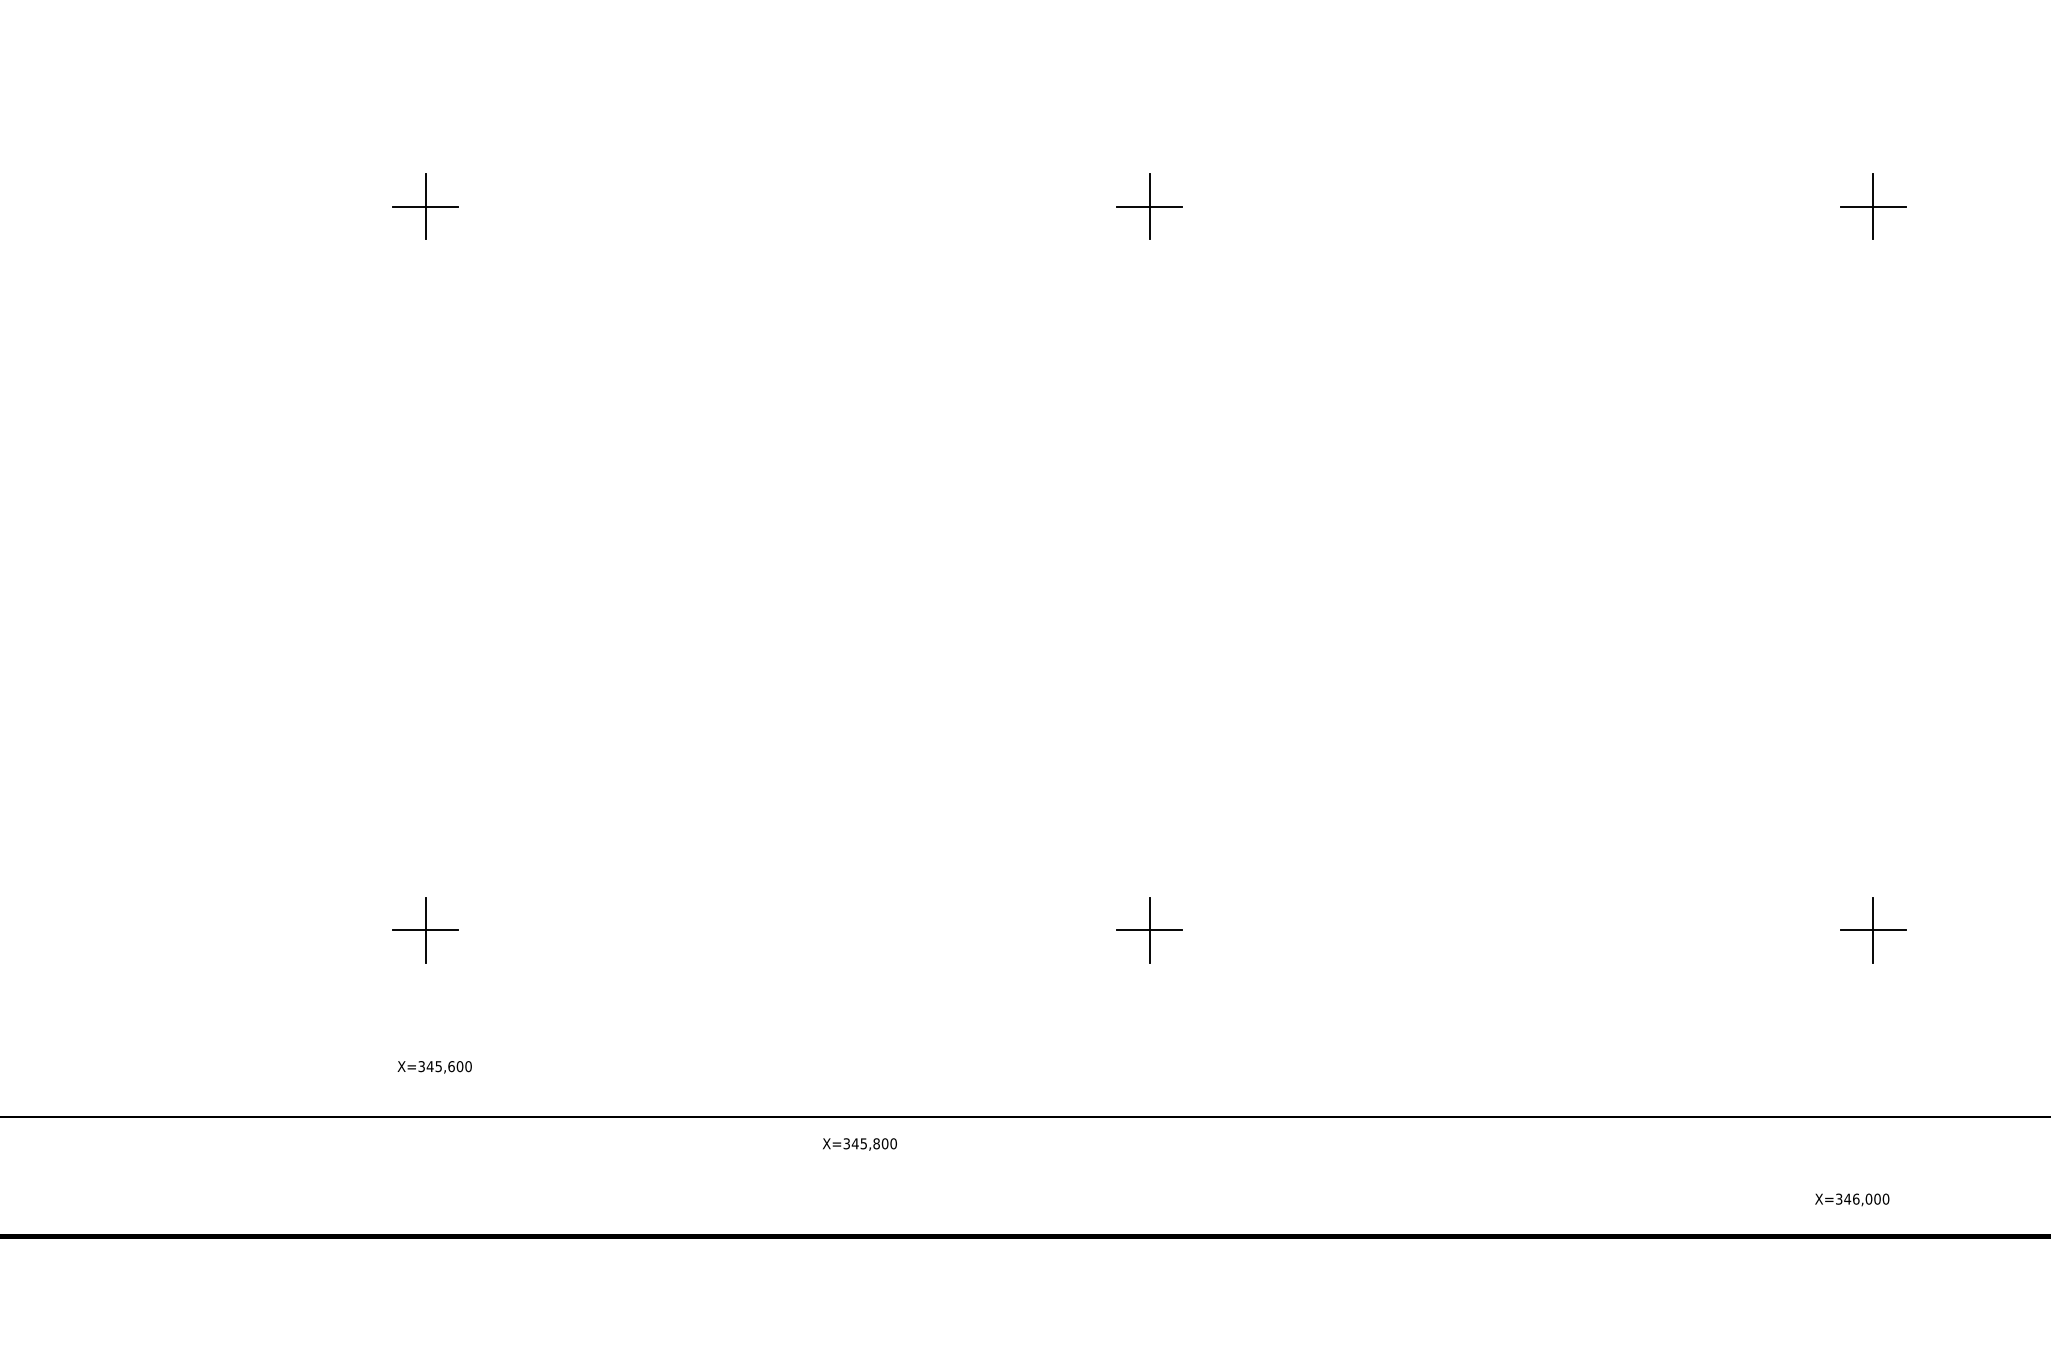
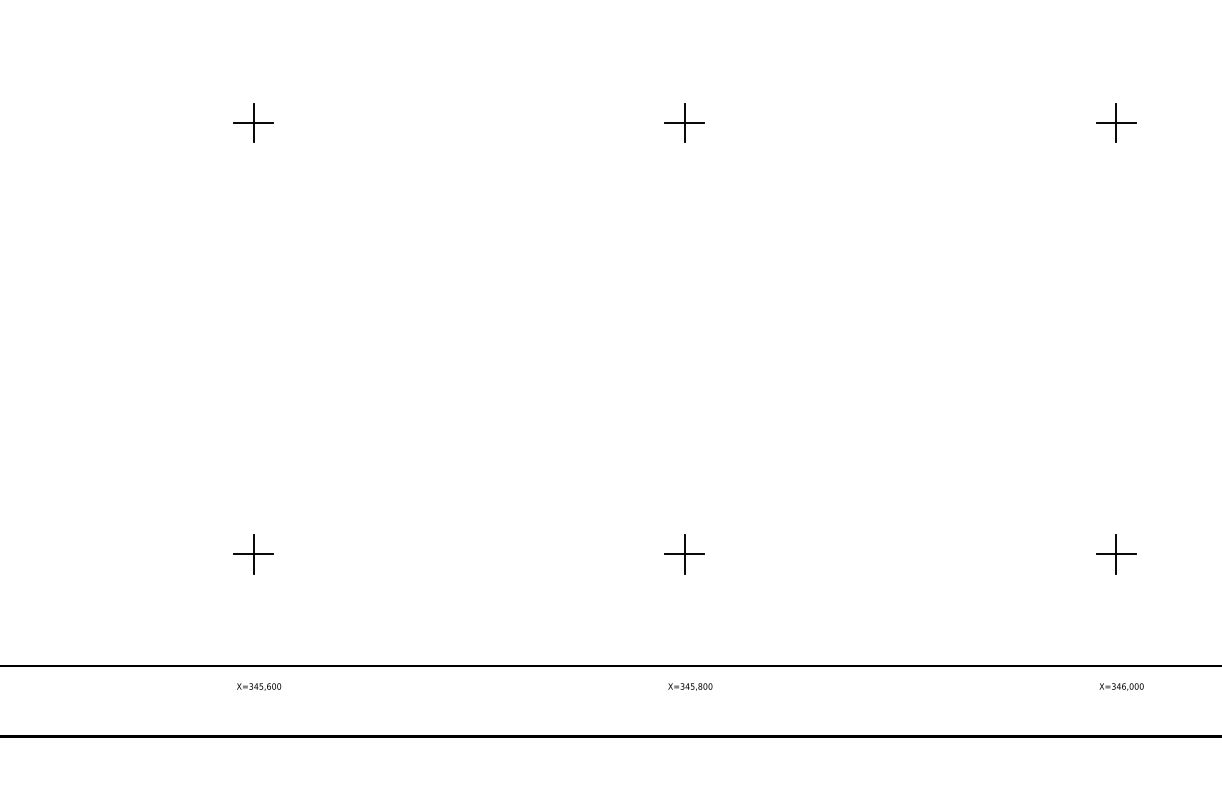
text: (435, 1066) -> (259, 686), moved
text: (860, 1143) -> (690, 686), moved
text: (1852, 1199) -> (1121, 686), moved

